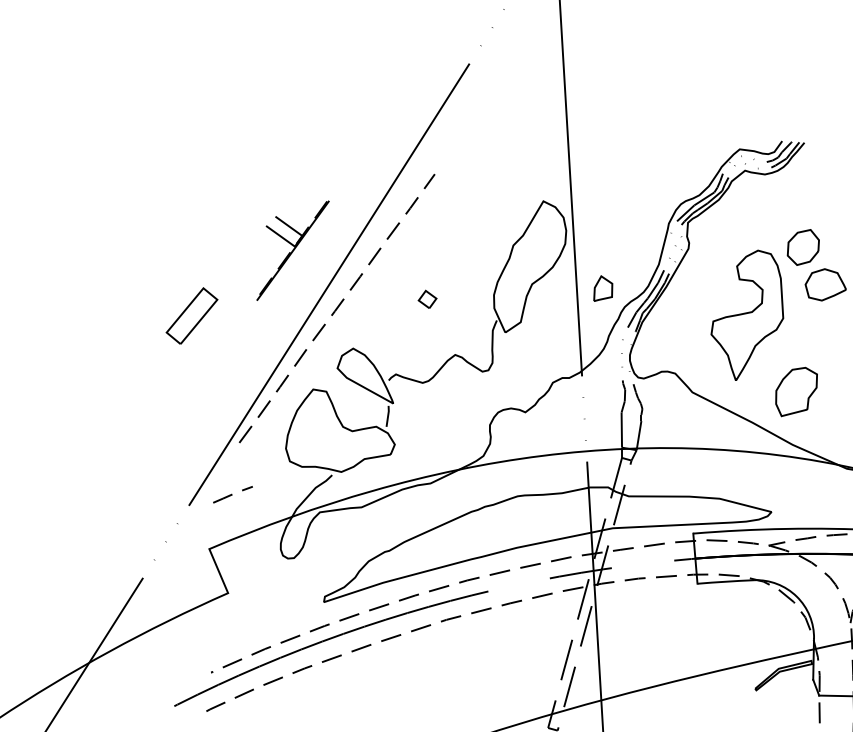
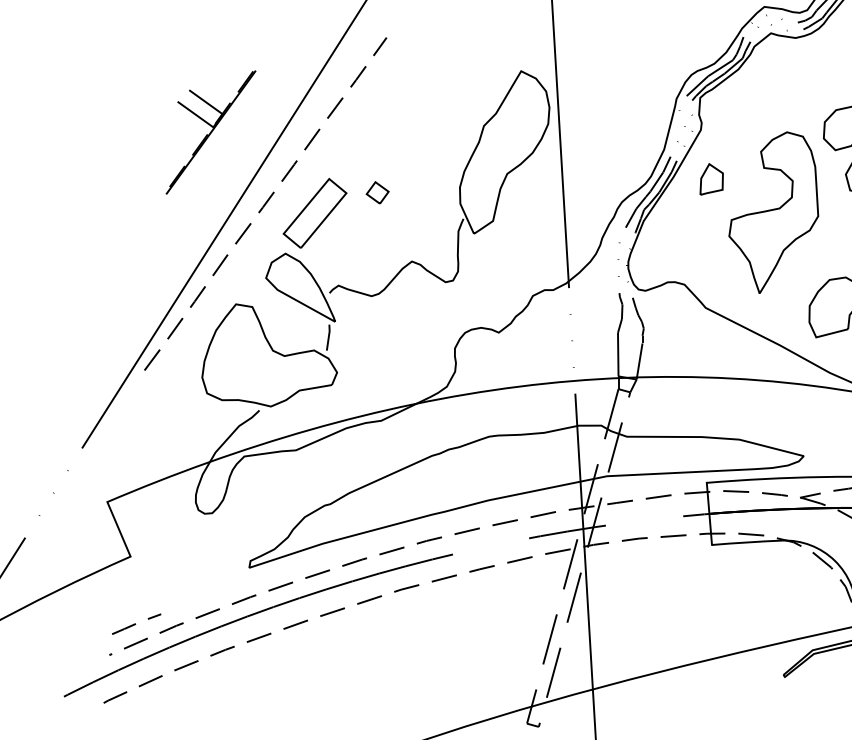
part: (603, 288) -> (712, 179), moved
part: (191, 315) -> (314, 212), moved
line: (232, 494) -> (136, 623), moved

